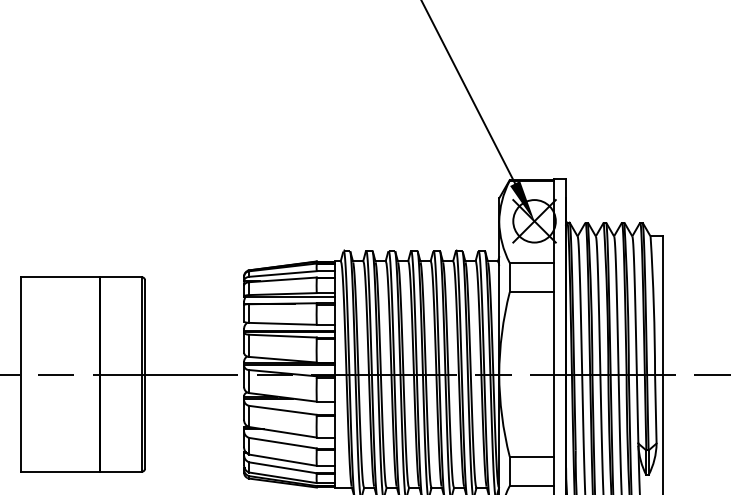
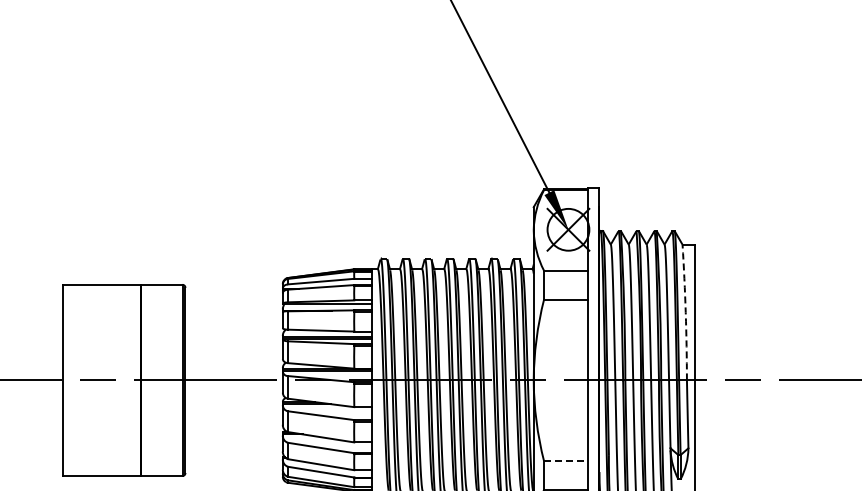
arc: (653, 305) -> (685, 312), solid -> dashed
line: (531, 456) -> (565, 461), solid -> dashed

